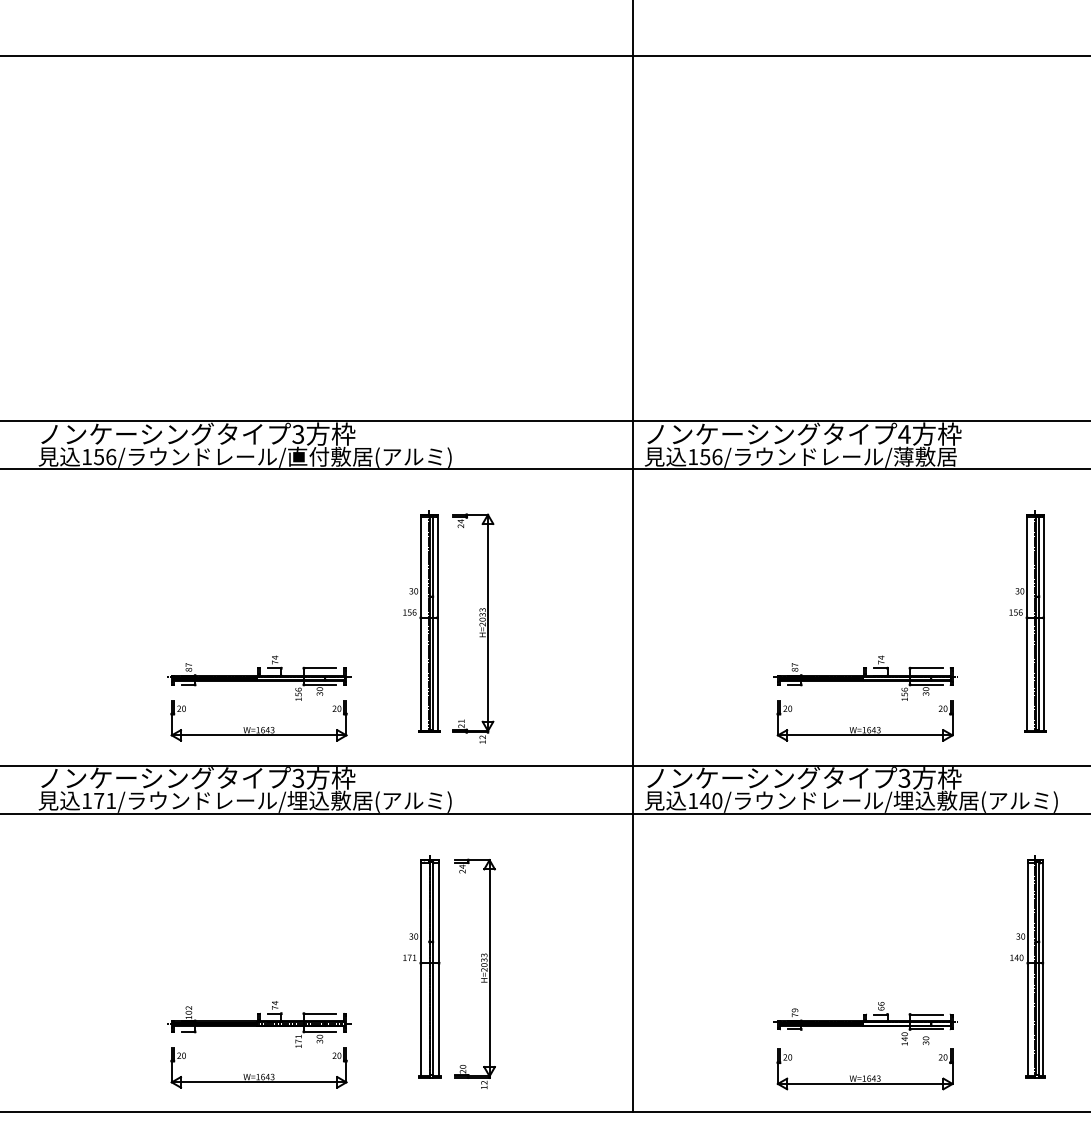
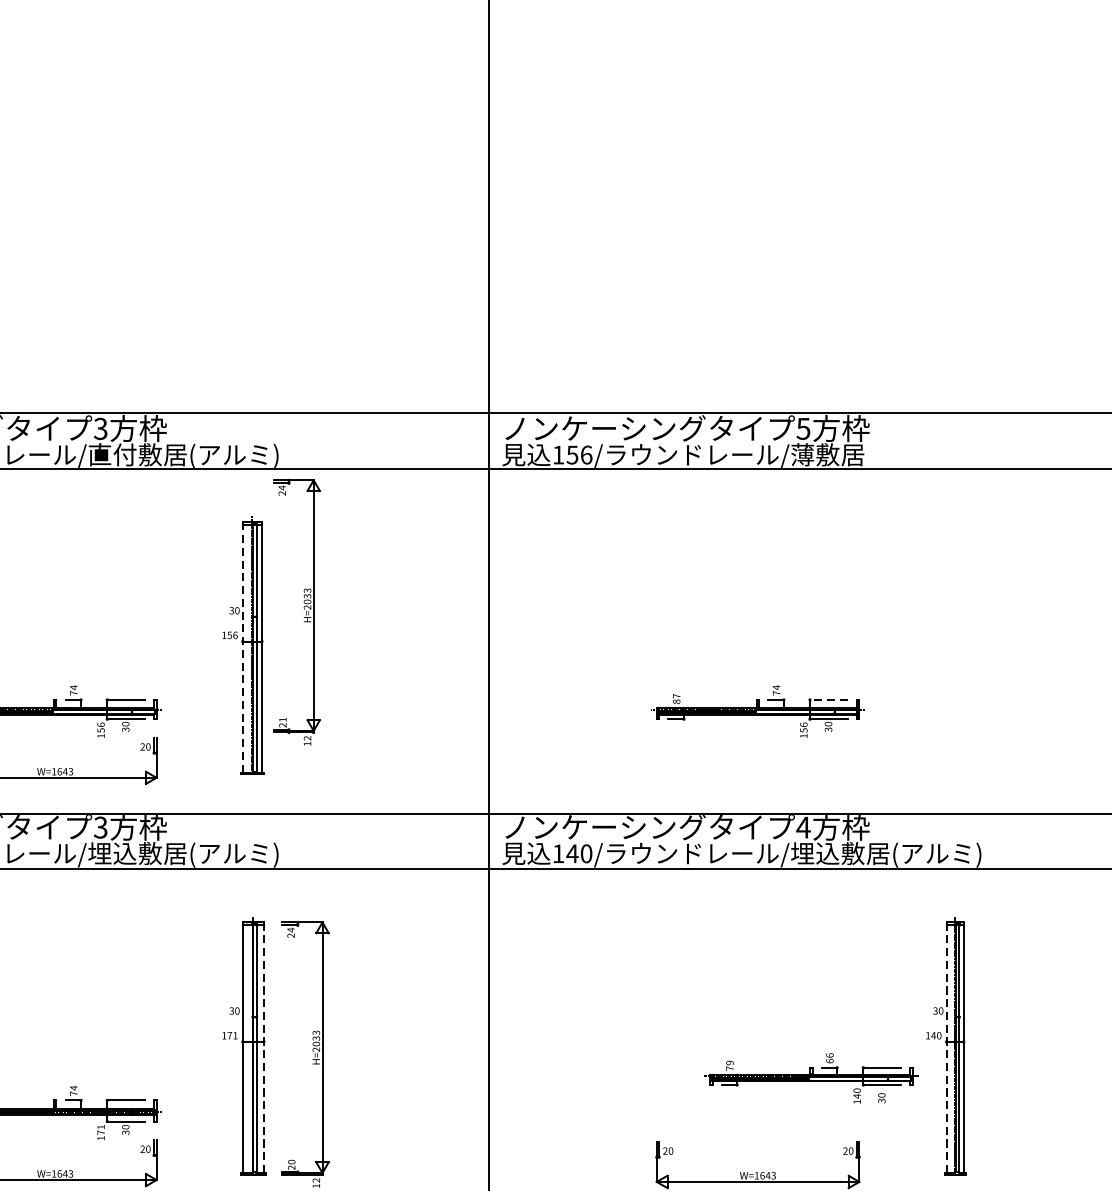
text: (904, 434) -> (803, 428), 4 -> 5
part: (1027, 621) -> (946, 645), removed
line: (420, 622) -> (242, 646), solid -> dashed
part: (479, 625) -> (303, 608), moved
line: (925, 668) -> (827, 700), solid -> dashed
part: (864, 727) -> (757, 768), removed
text: (904, 777) -> (803, 826), 3 -> 4
line: (439, 967) -> (264, 1046), solid -> dashed
line: (1027, 967) -> (946, 1046), solid -> dashed
part: (865, 1023) -> (811, 1078), moved

